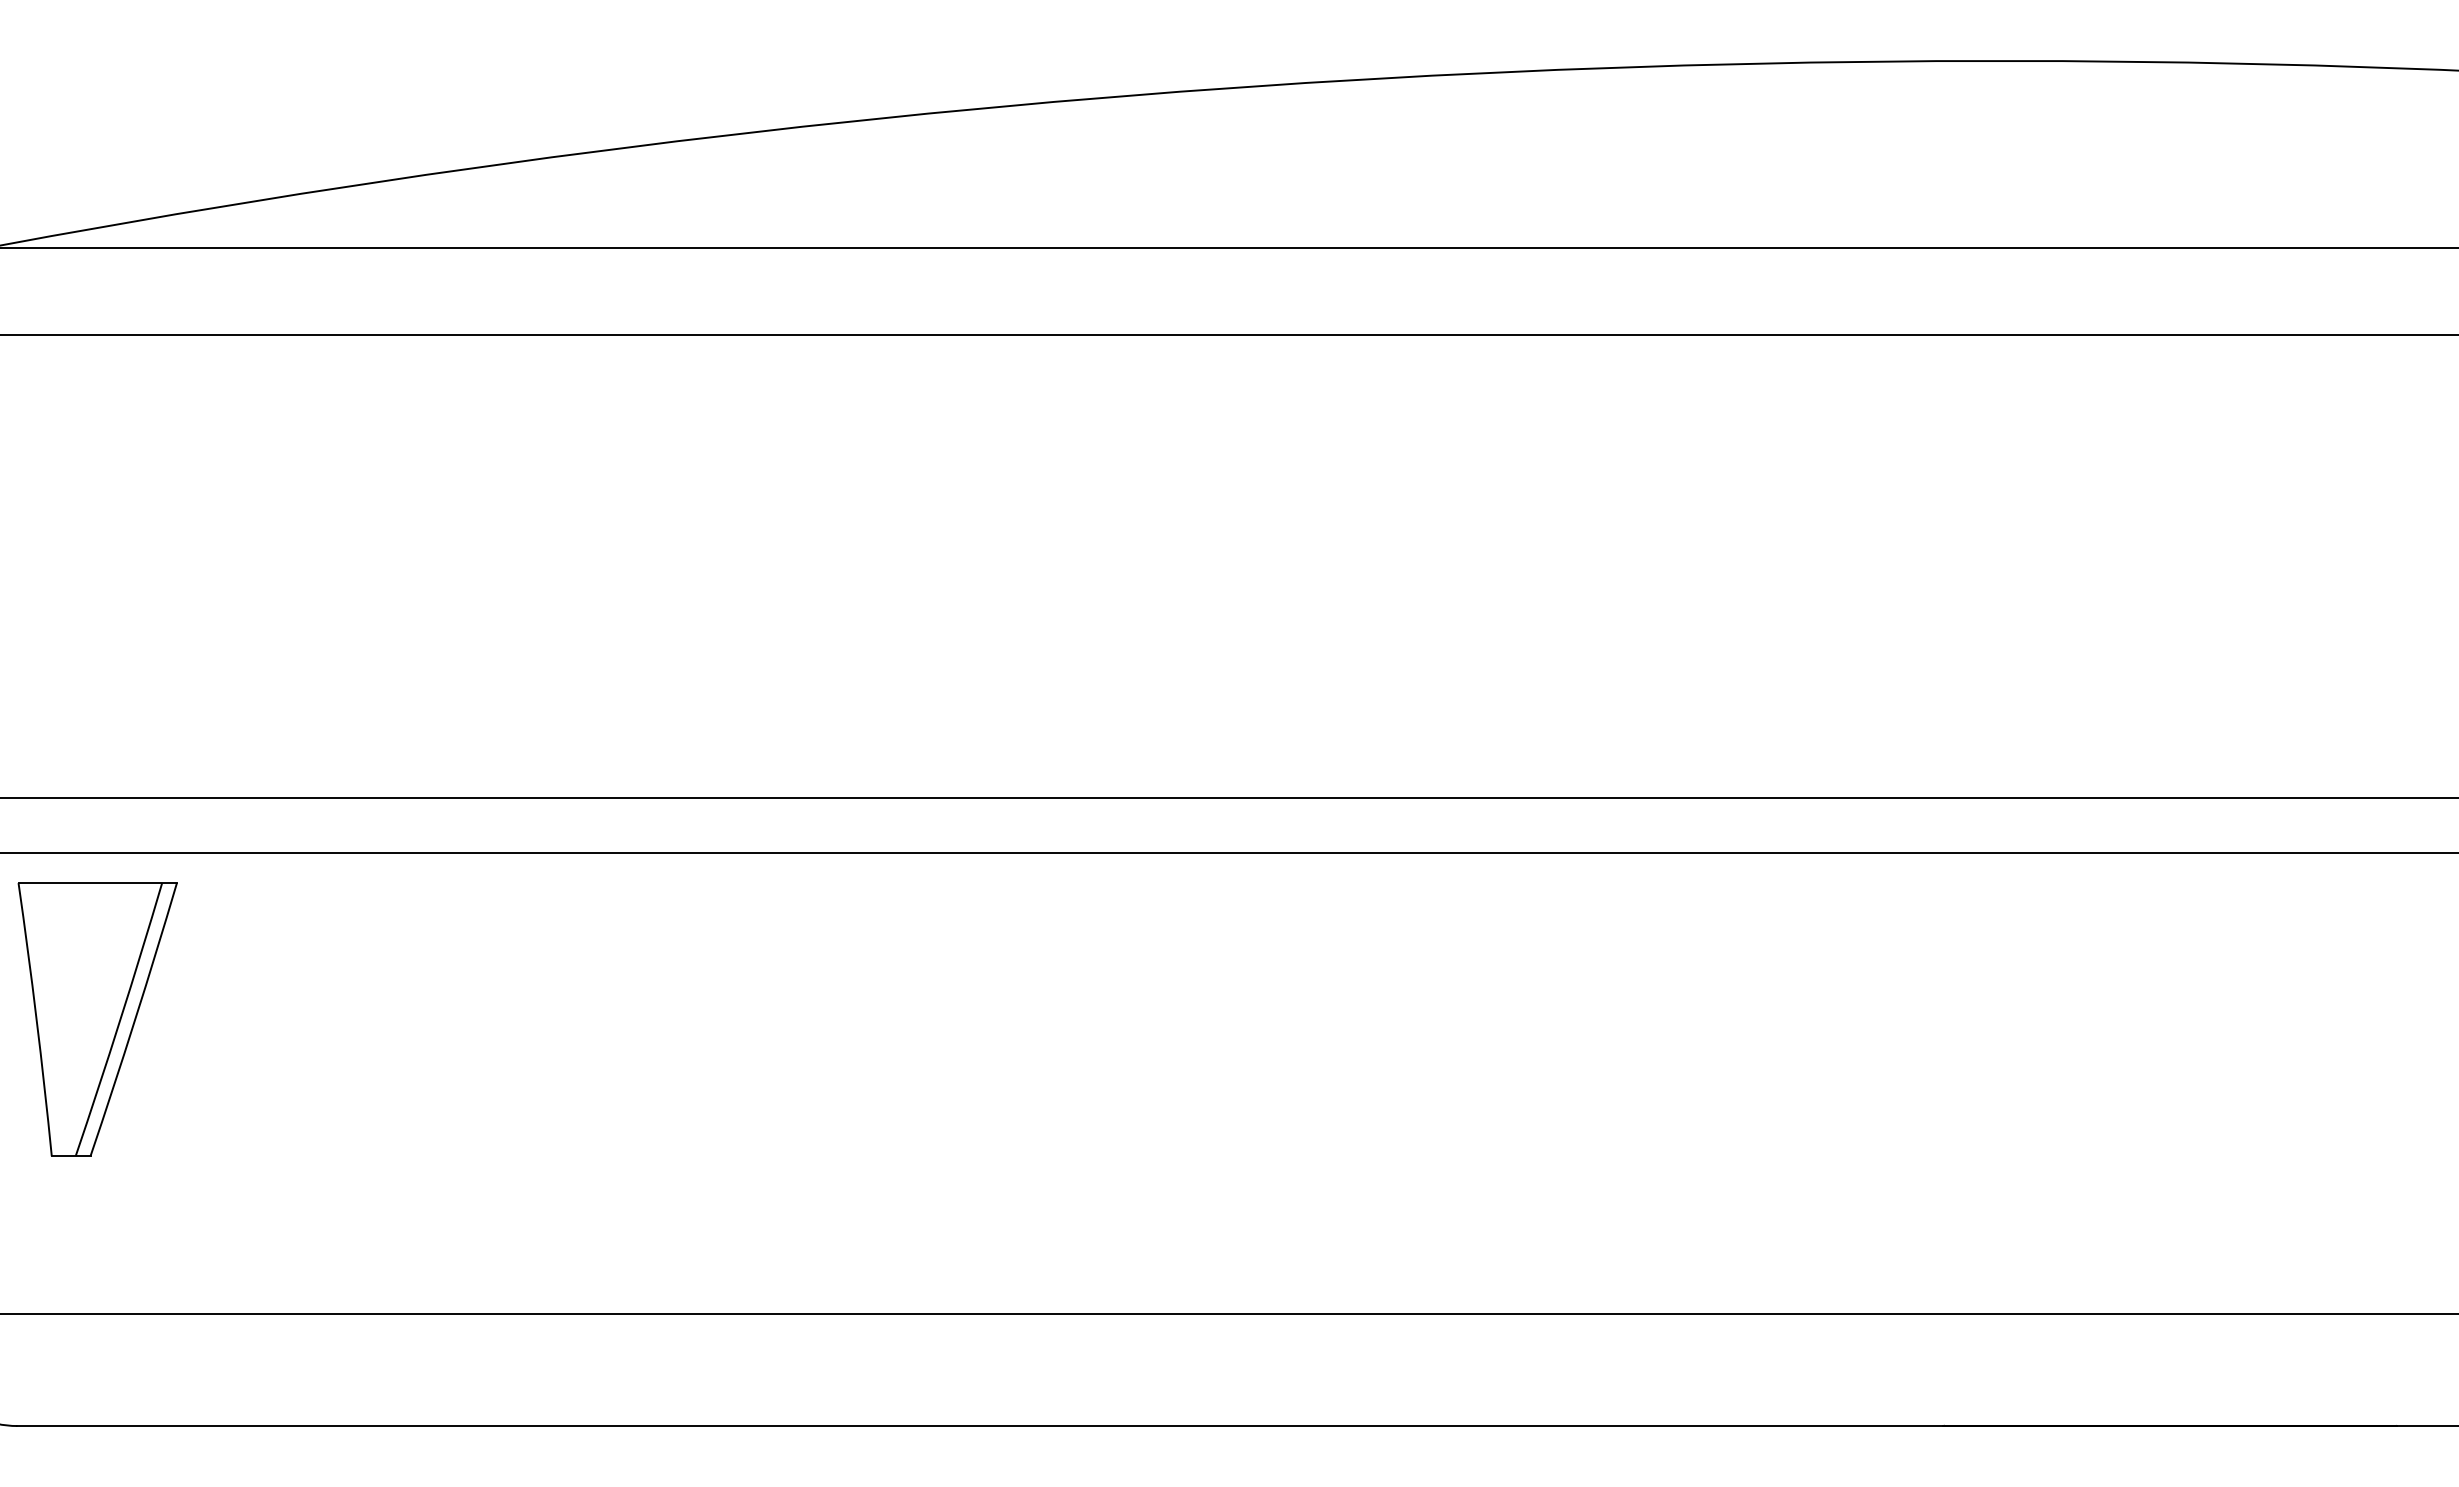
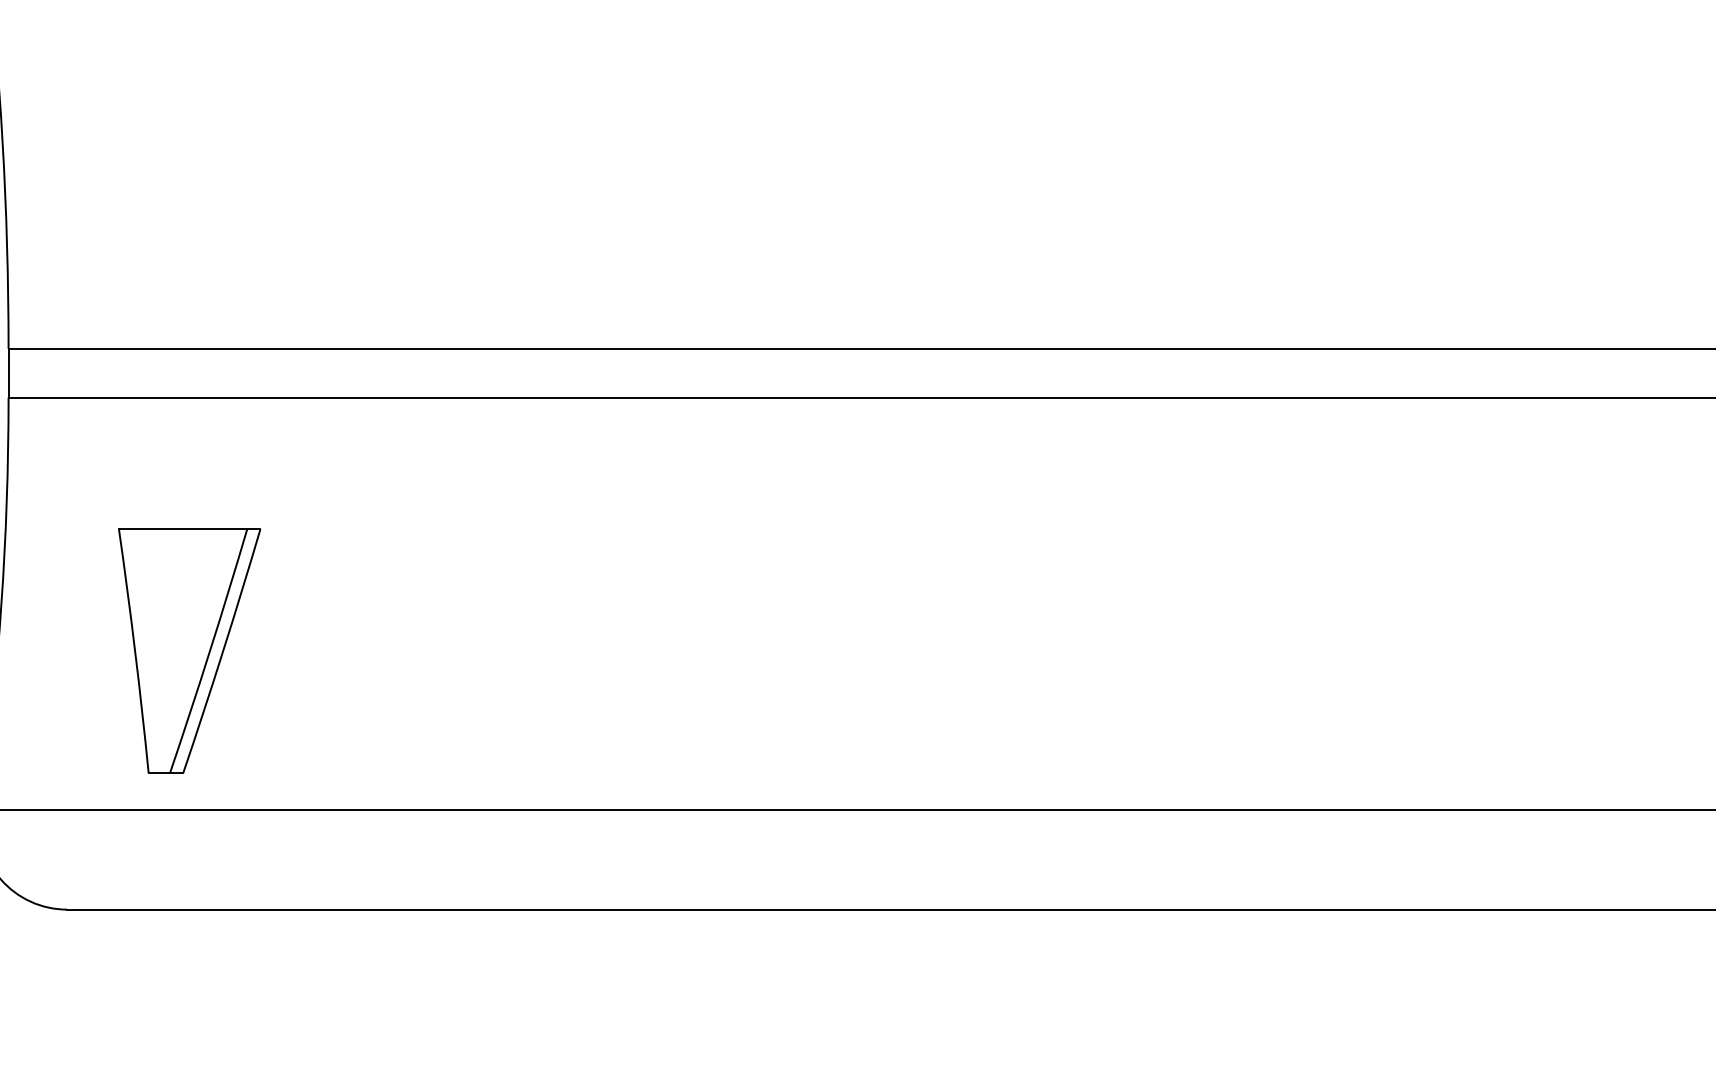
part: (97, 1019) -> (189, 651), moved

